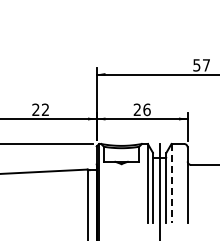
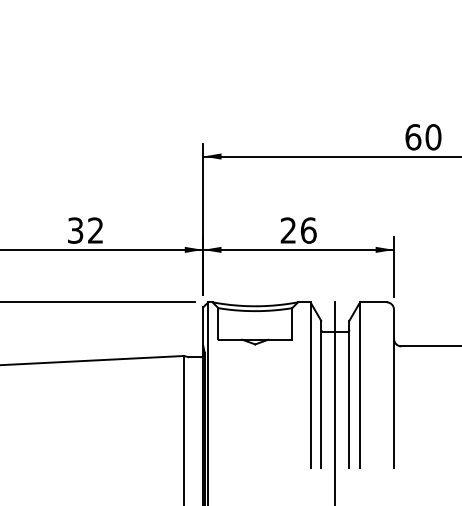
text: (201, 65) -> (423, 137), 57 -> 60
text: (35, 110) -> (74, 232), 22 -> 32
line: (171, 183) -> (360, 385), dashed -> solid

